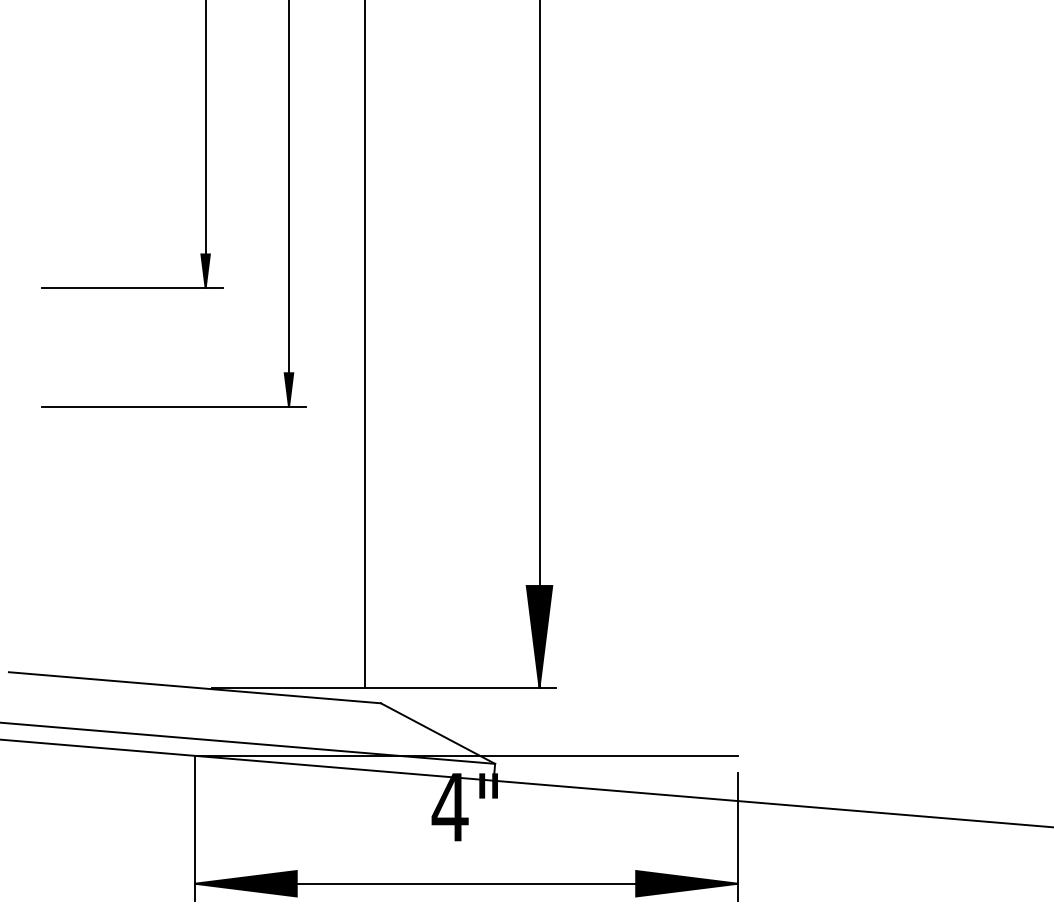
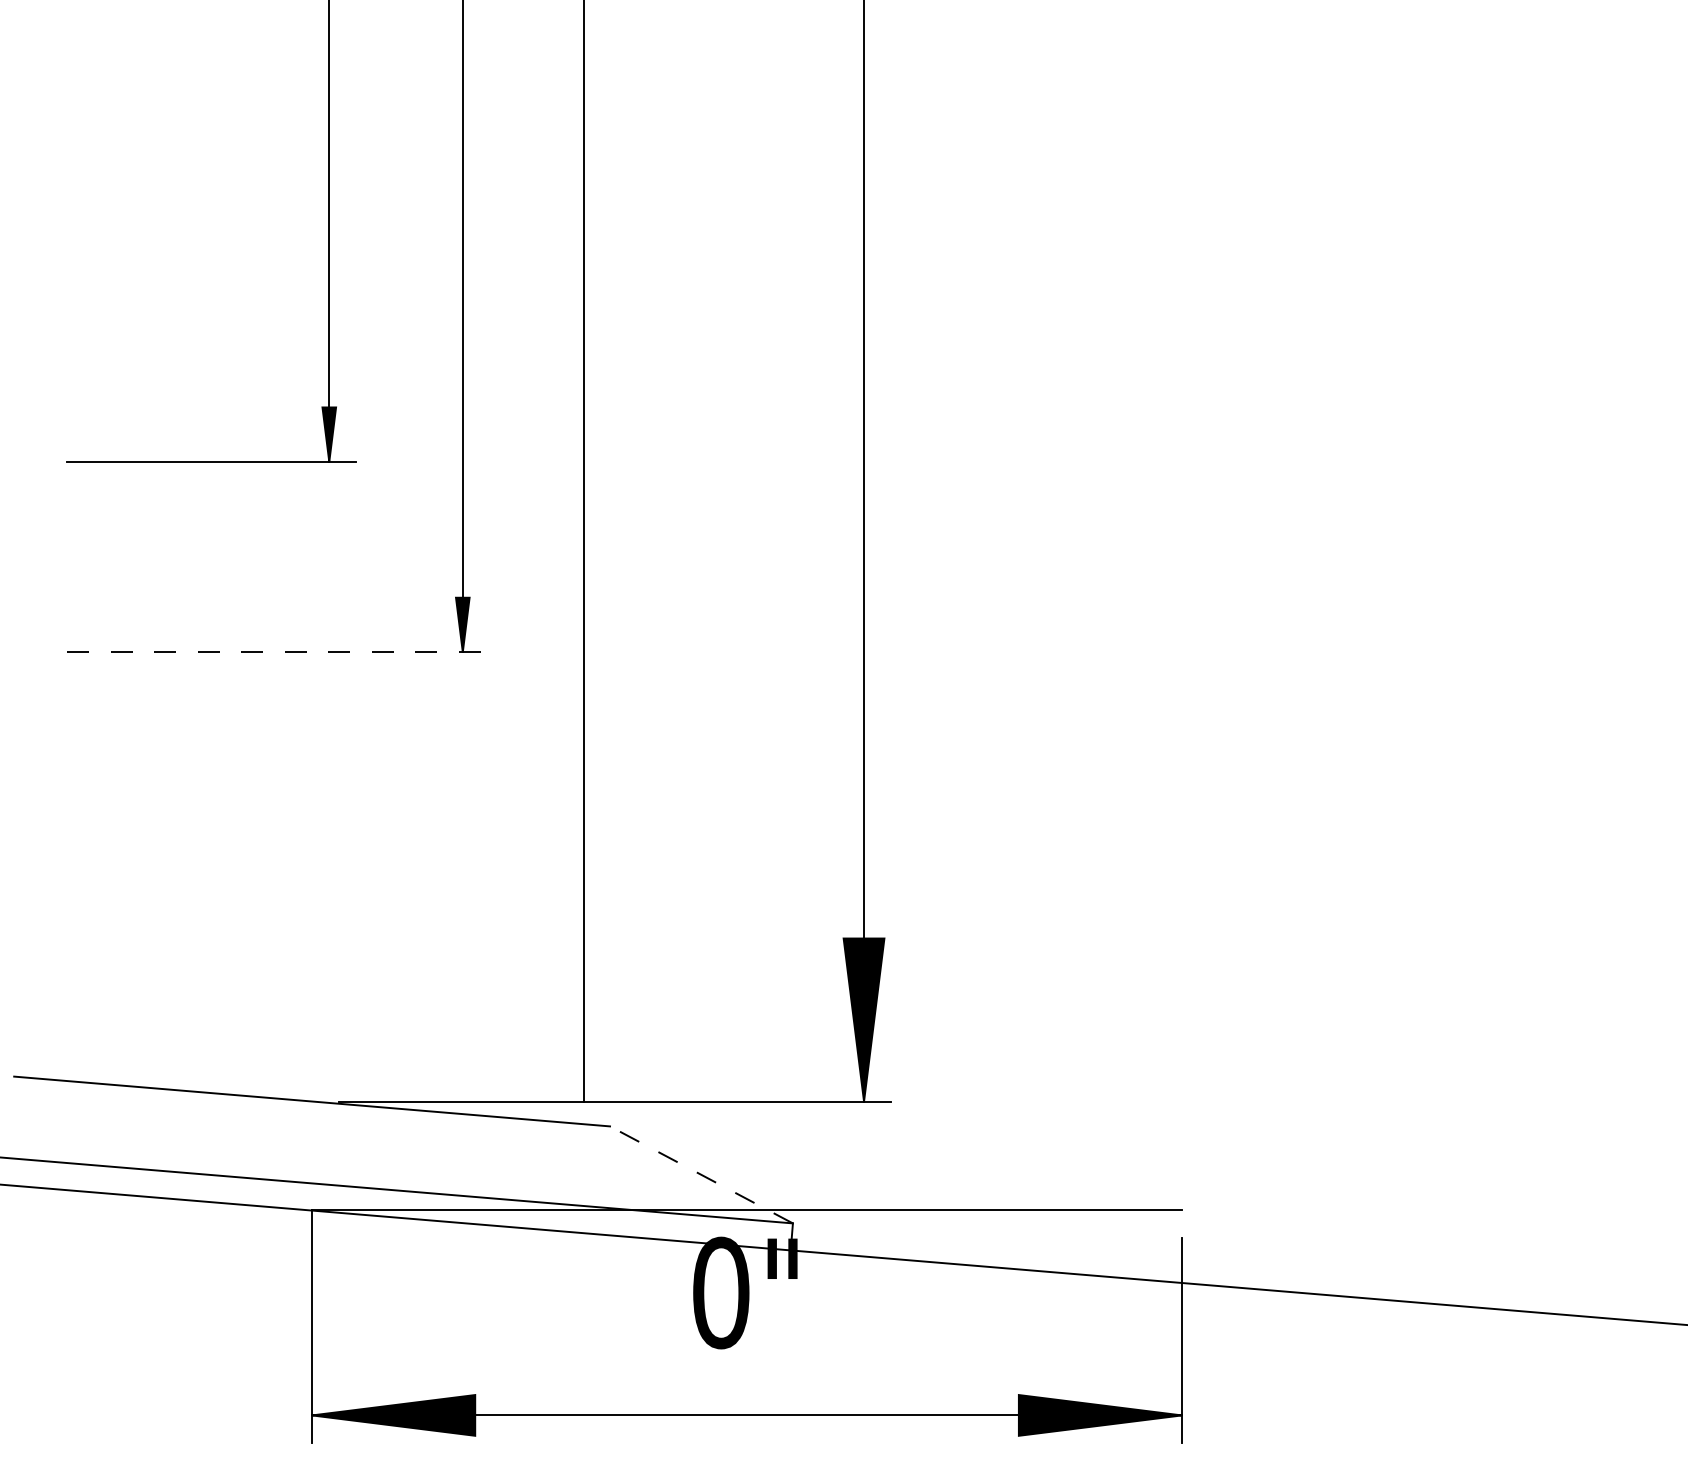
line: (174, 407) -> (279, 652), solid -> dashed
line: (438, 733) -> (702, 1174), solid -> dashed
text: (449, 807) -> (719, 1293), 4" -> 0"

